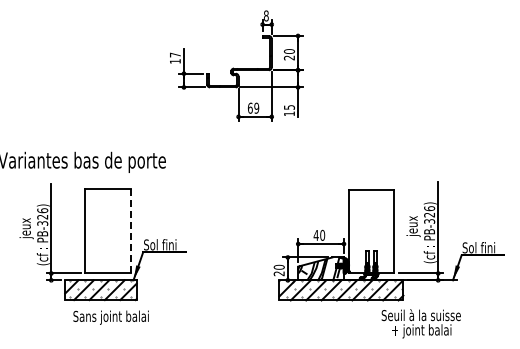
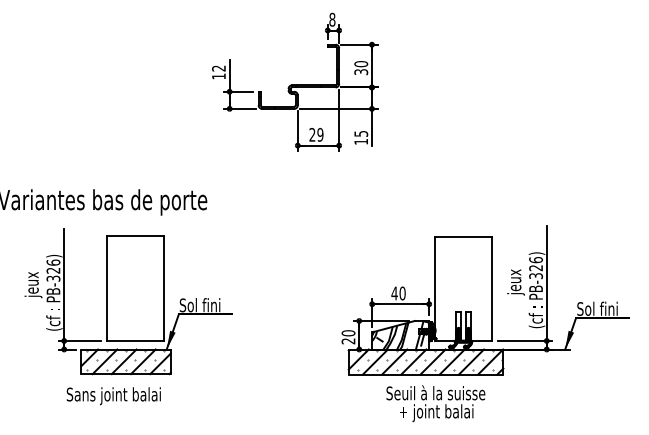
text: (174, 54) -> (217, 67), 17 -> 12
text: (289, 57) -> (361, 71), 20 -> 30
text: (249, 107) -> (311, 133), 69 -> 29
line: (131, 231) -> (164, 288), dashed -> solid
text: (110, 317) -> (113, 395), moved
text: (420, 323) -> (434, 403), moved

